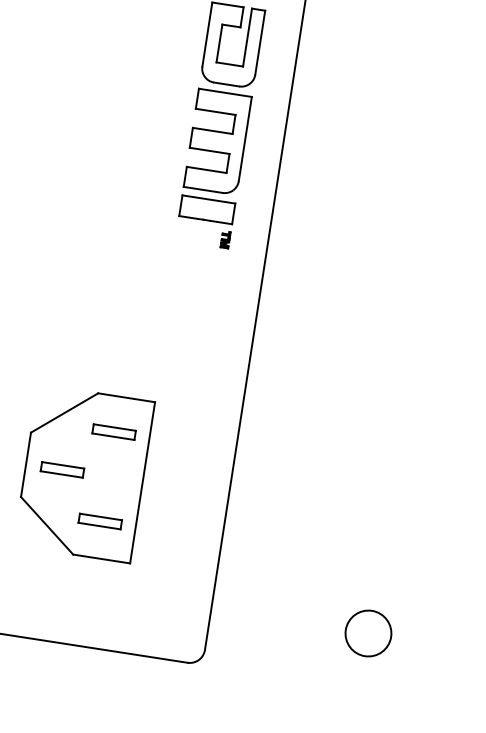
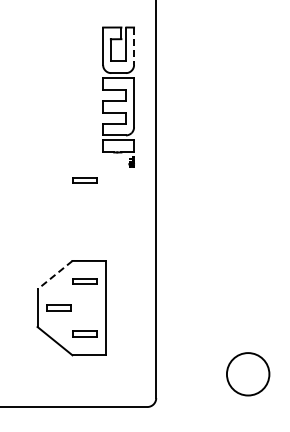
line: (260, 43) -> (134, 46), solid -> dashed
part: (140, 259) -> (84, 180), added
line: (65, 413) -> (55, 275), solid -> dashed
circle: (367, 633) -> (247, 374), size x1.6

